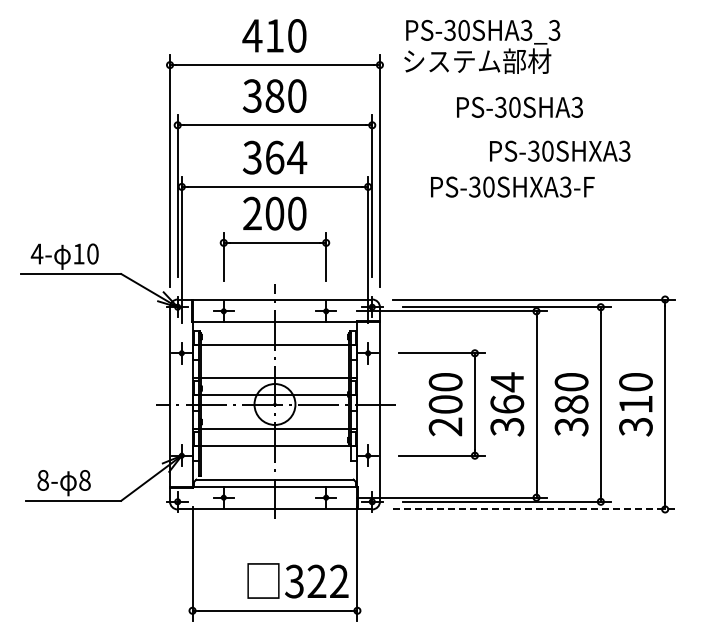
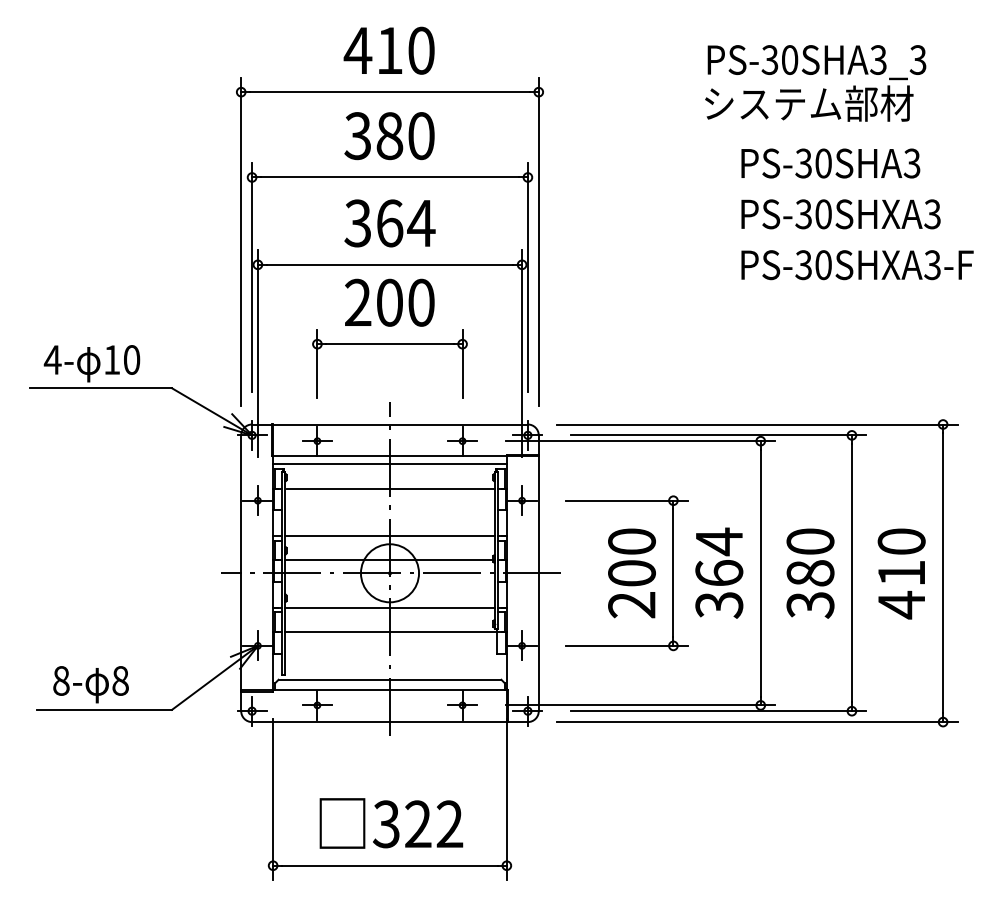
text: (482, 46) -> (815, 82), moved
text: (519, 107) -> (830, 163), moved
text: (560, 150) -> (841, 213), moved
text: (512, 186) -> (857, 264), moved
line: (274, 327) -> (389, 464), added
text: (635, 427) -> (901, 605), 310 -> 410
line: (534, 509) -> (757, 722), dashed -> solid
text: (297, 580) -> (390, 822), moved

